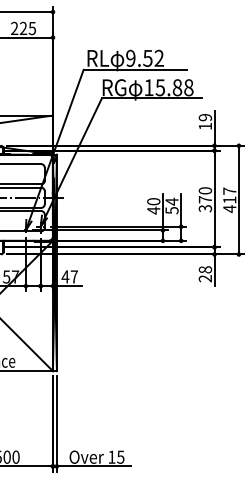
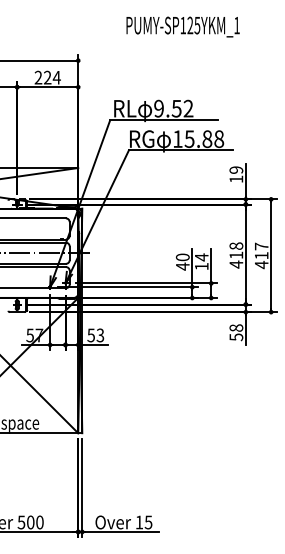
text: (32, 28) -> (56, 77), 225 -> 224
text: (205, 199) -> (236, 255), 370 -> 418
text: (171, 210) -> (201, 266), 54 -> 14
text: (69, 276) -> (95, 335), 47 -> 53
text: (205, 278) -> (236, 337), 28 -> 58

